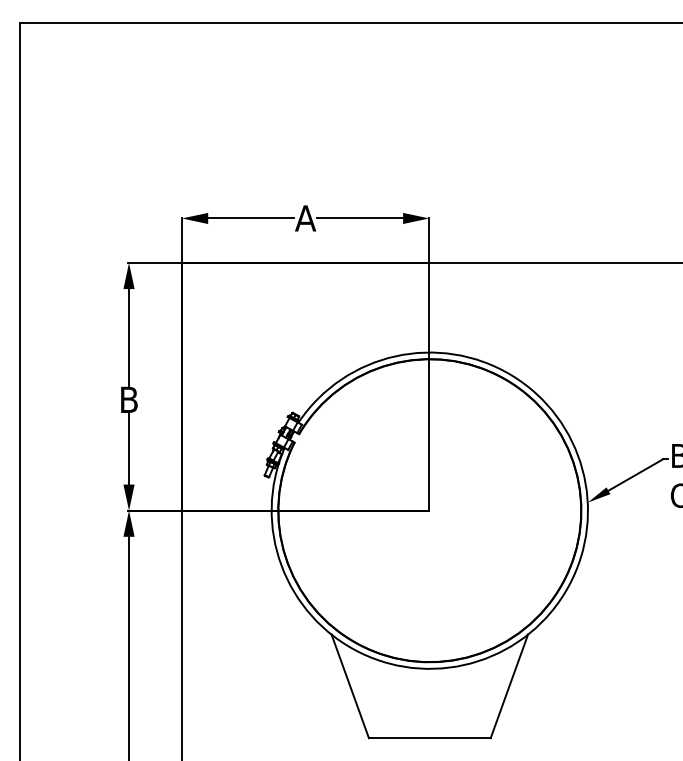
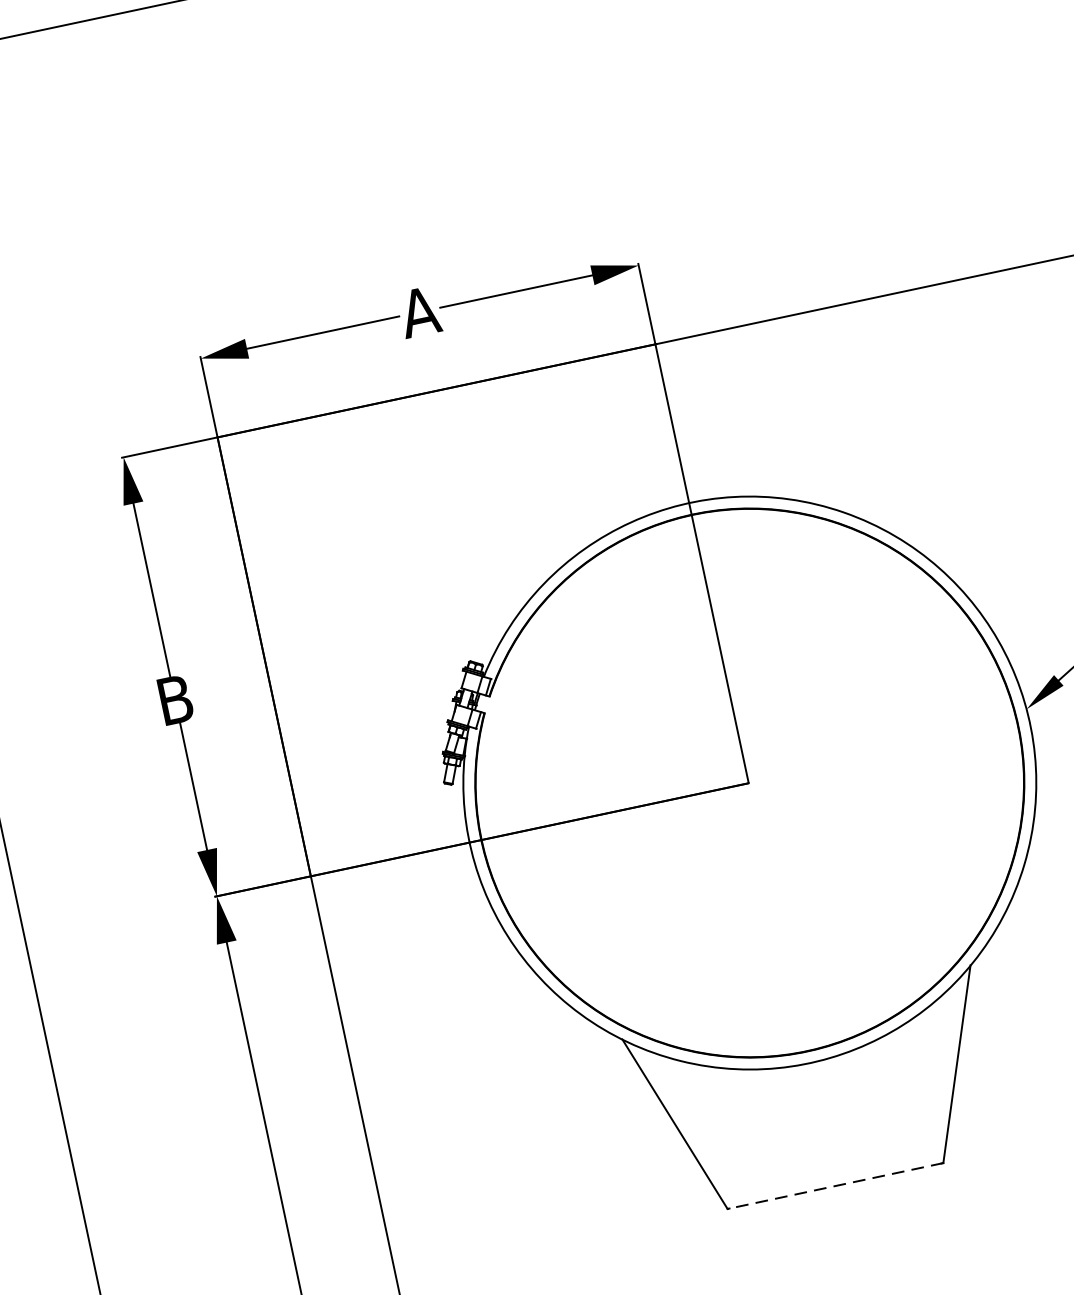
line: (429, 738) -> (835, 1186), solid -> dashed

